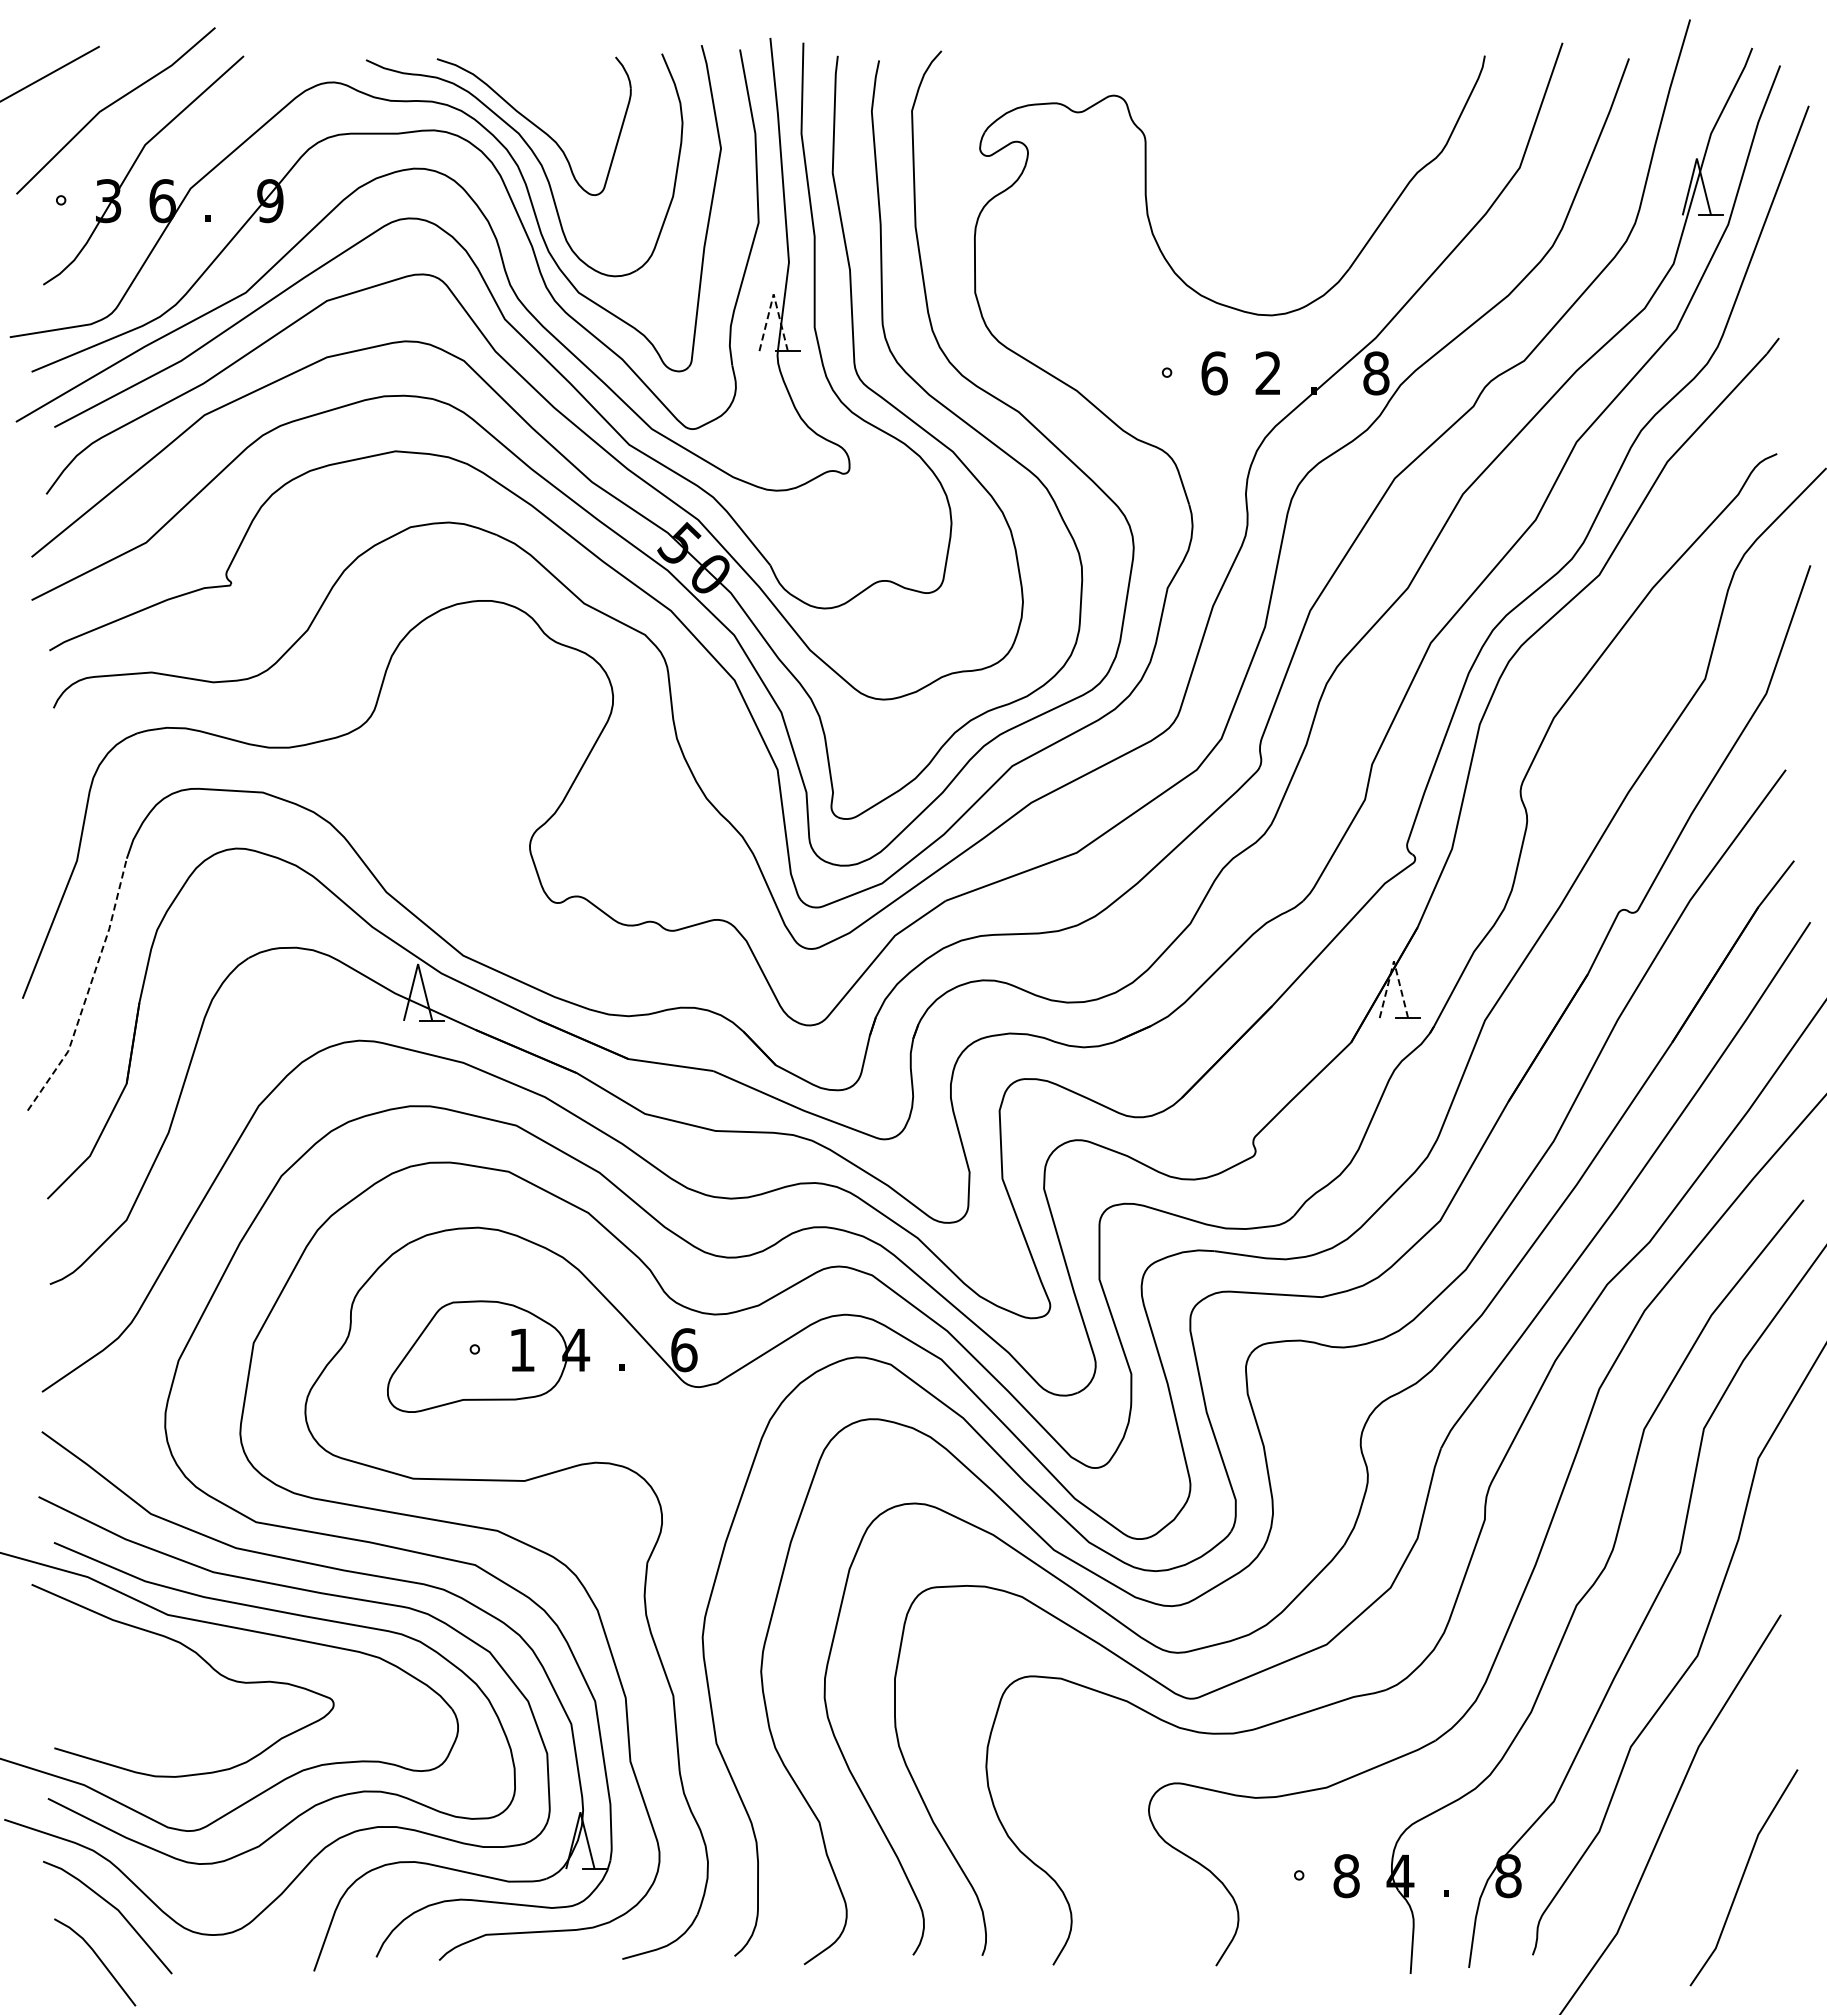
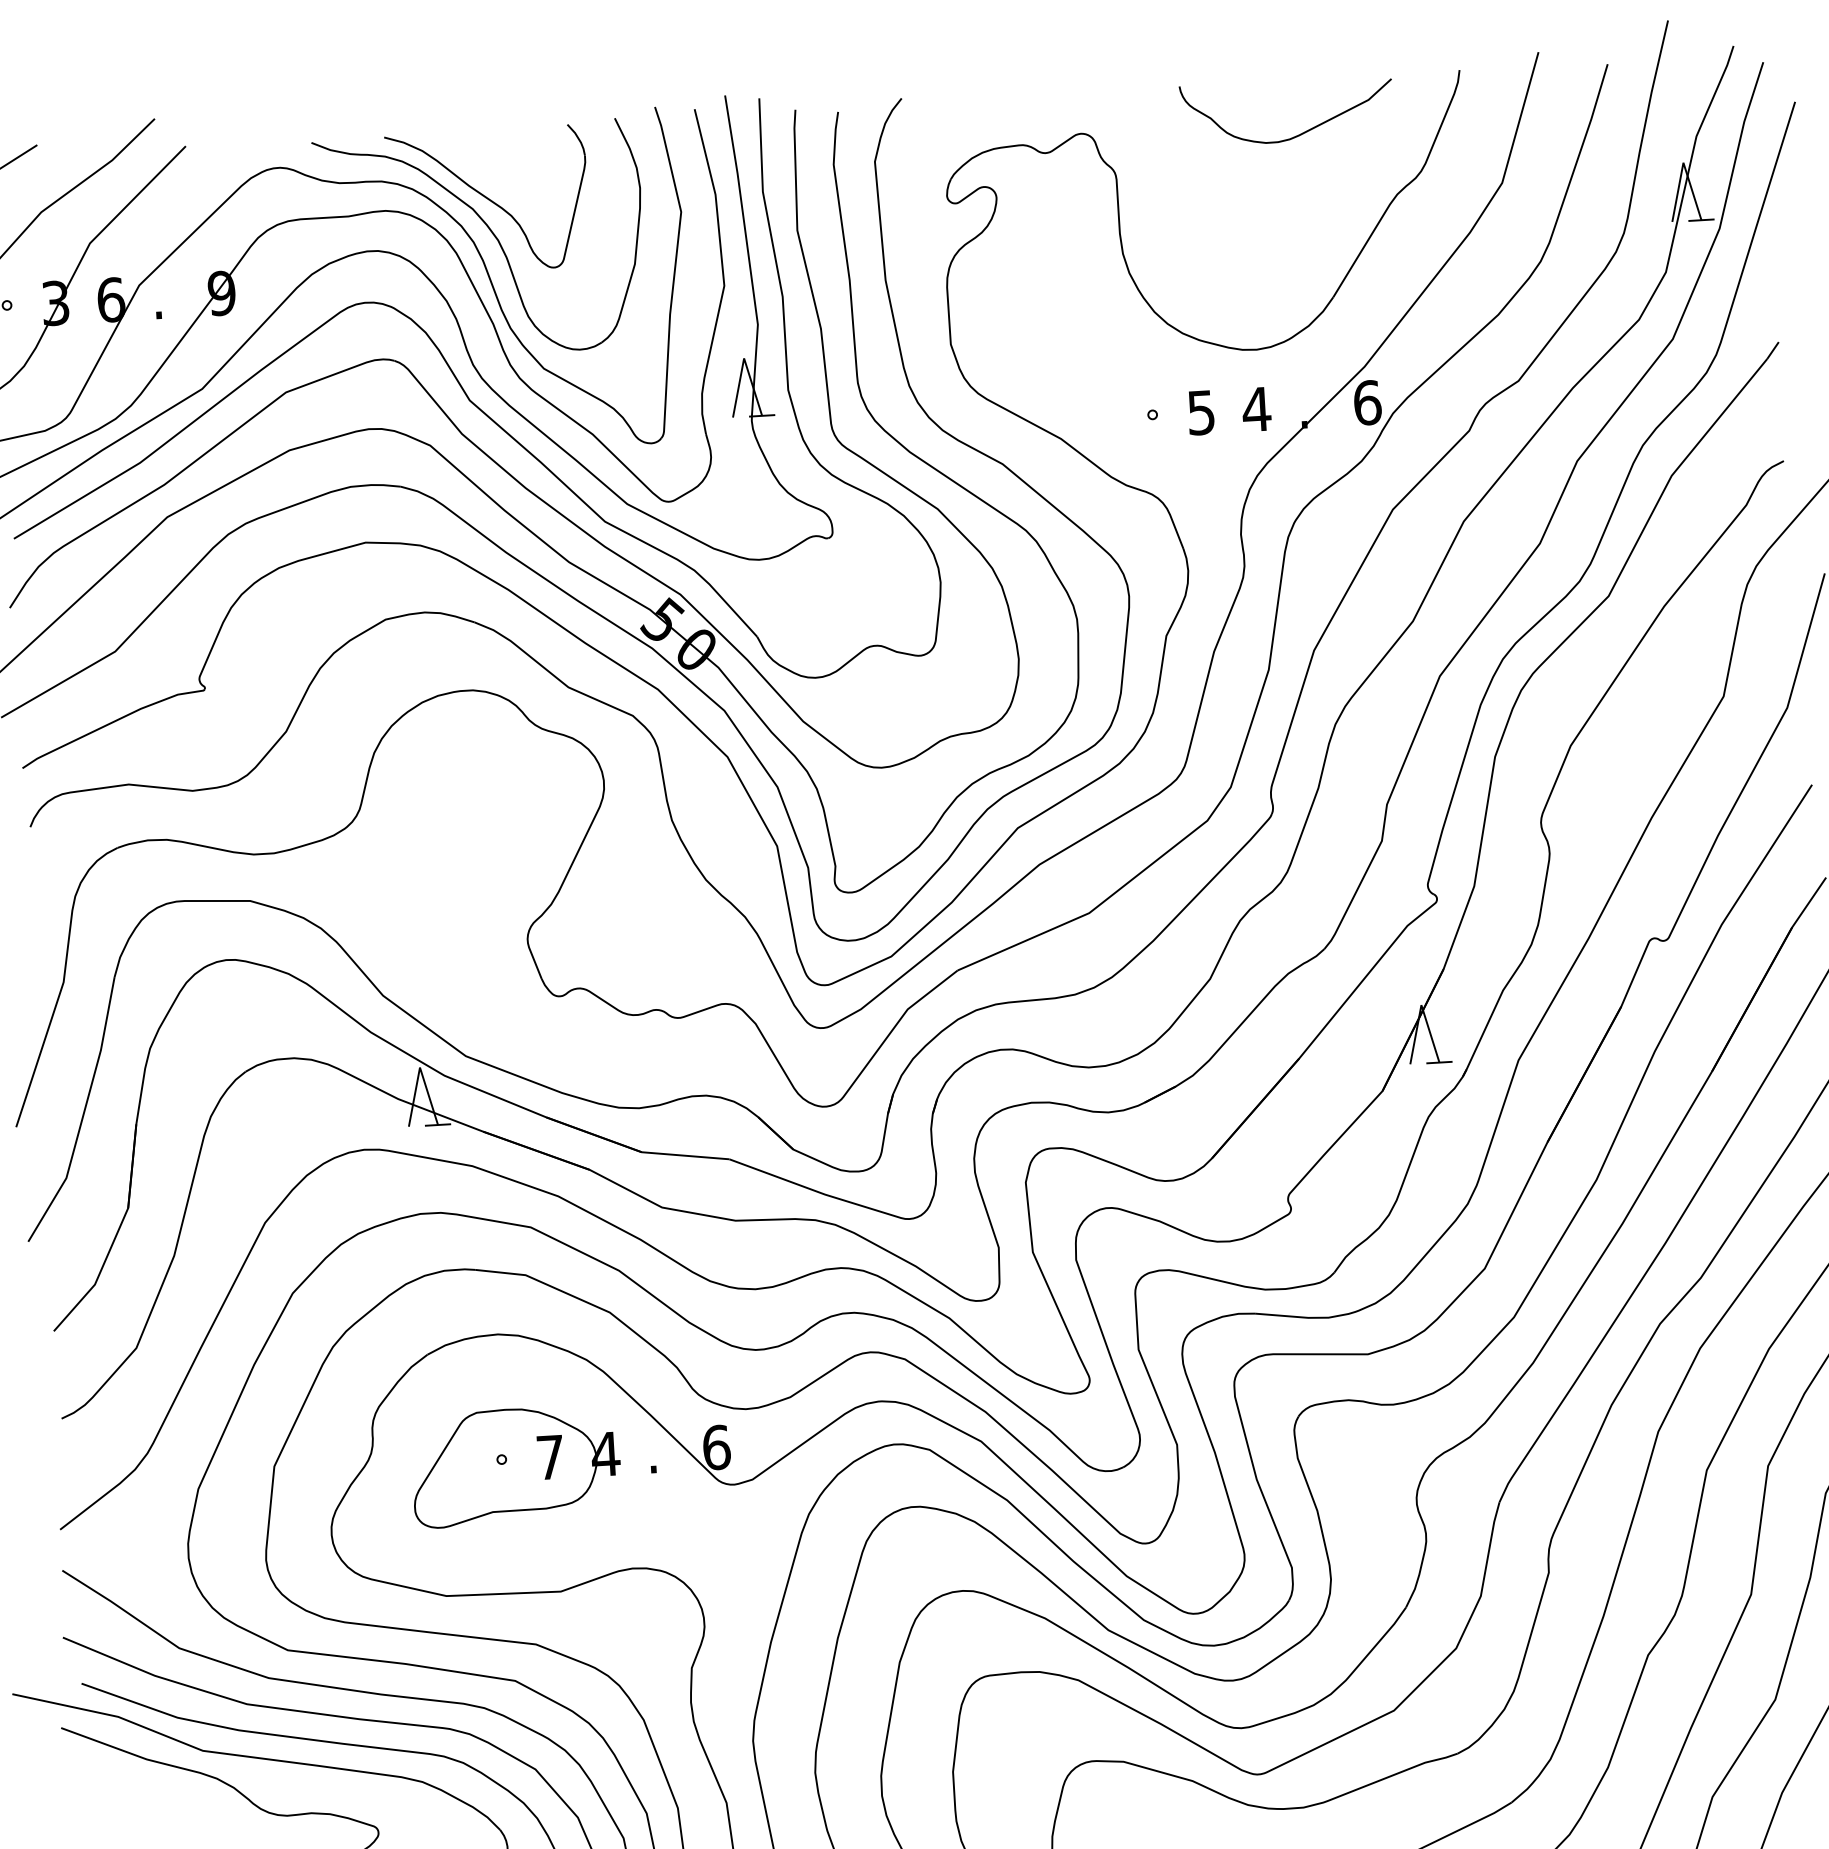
curve: (1322, 109) -> (1296, 135), added
line: (773, 294) -> (743, 358), dashed -> solid
text: (1268, 372) -> (1256, 408), 2 -> 4
text: (1214, 373) -> (1201, 412), 6 -> 5
text: (1376, 373) -> (1367, 402), 8 -> 6
line: (1393, 961) -> (1420, 1005), dashed -> solid
line: (89, 989) -> (84, 1113), dashed -> solid
text: (522, 1349) -> (550, 1456), 1 -> 7

